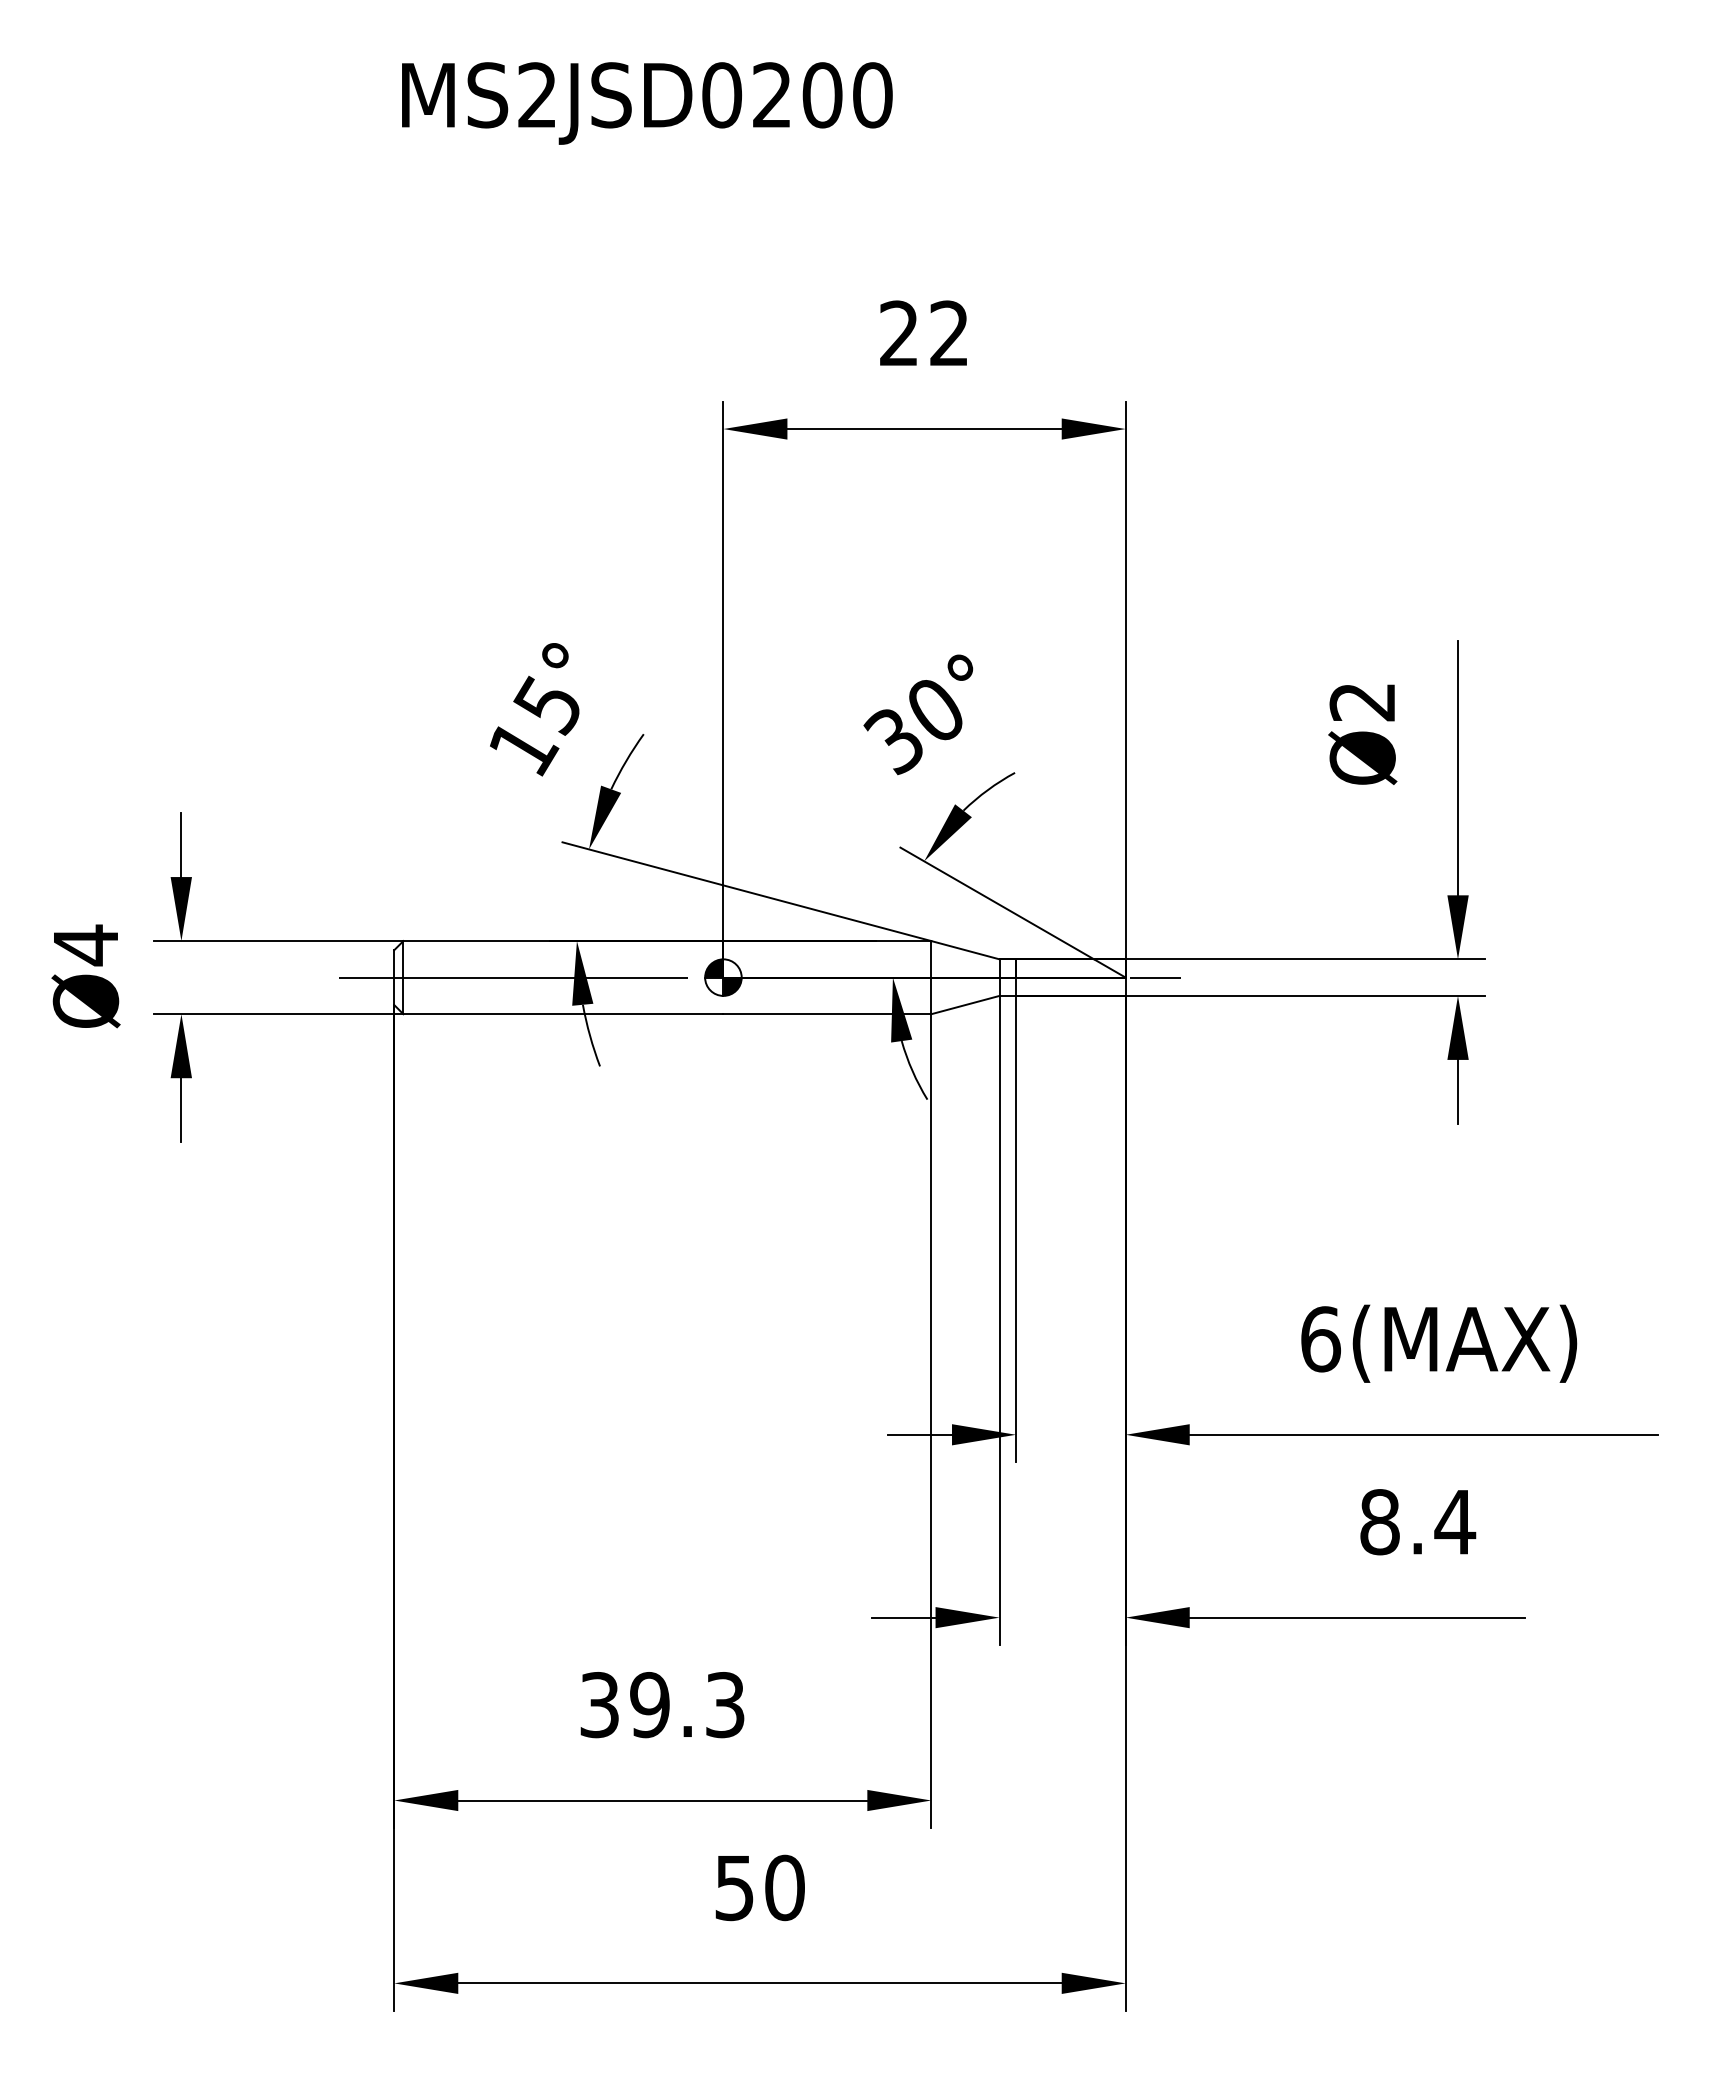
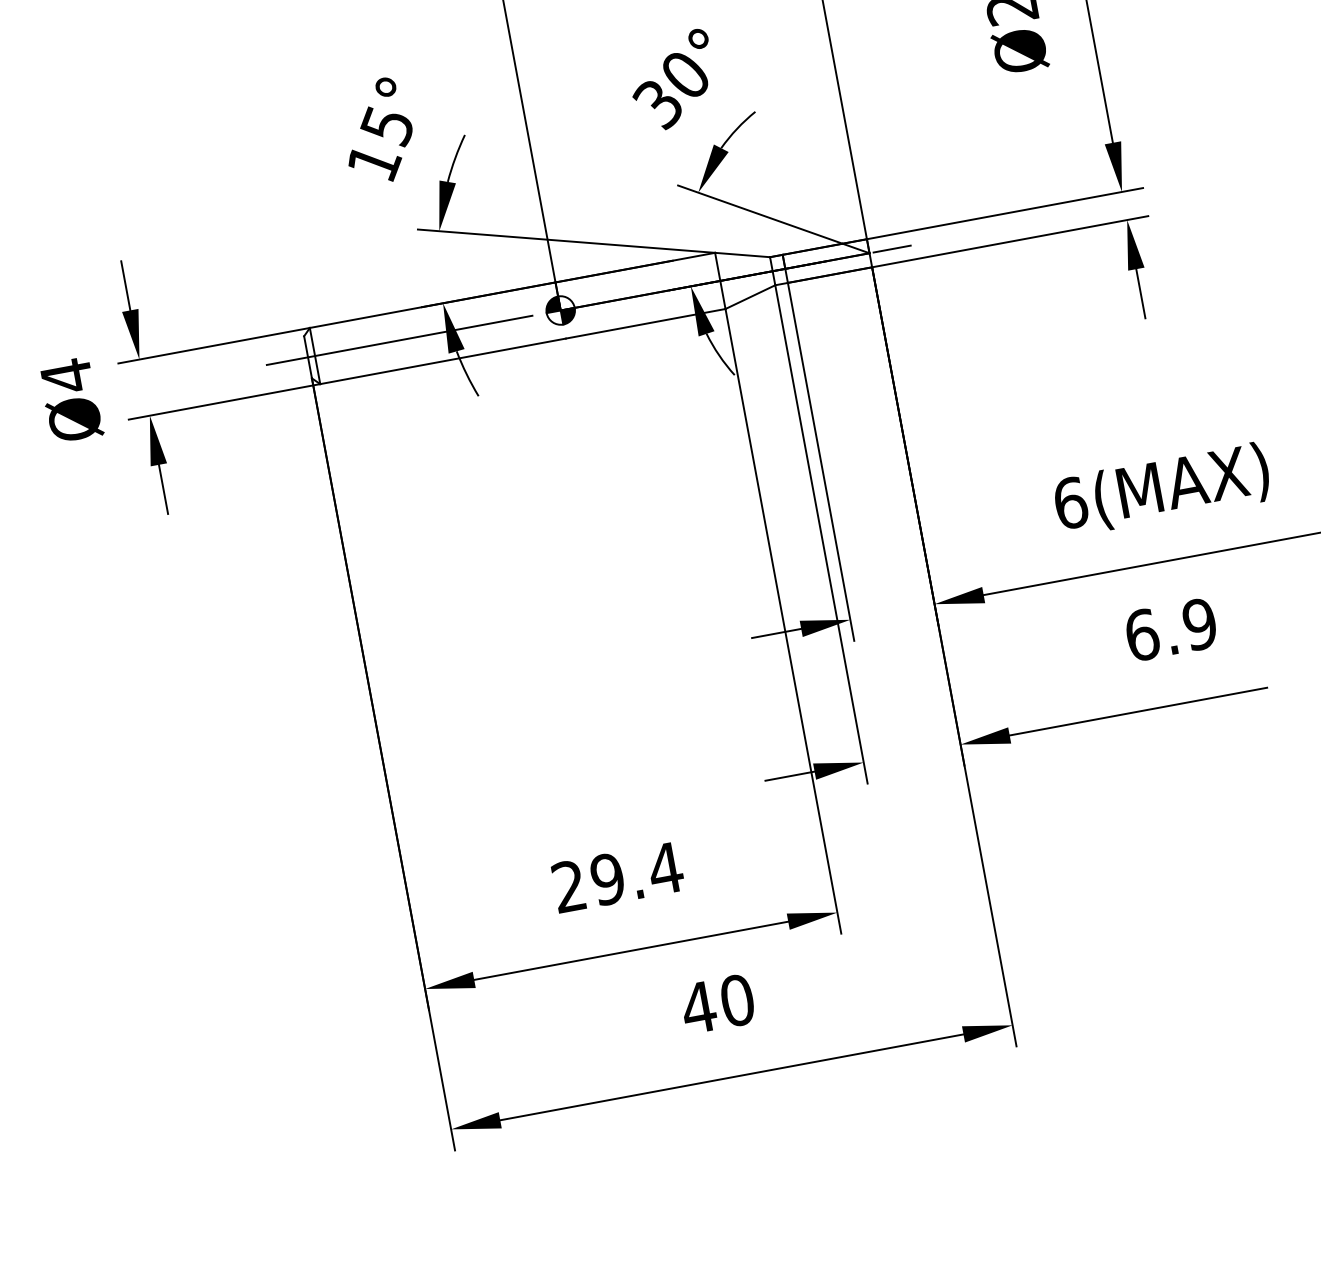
text: (1418, 1522) -> (1171, 629), 8.4 -> 6.9
text: (663, 1705) -> (618, 877), 39.3 -> 29.4
text: (734, 1888) -> (698, 1008), 50 -> 40

